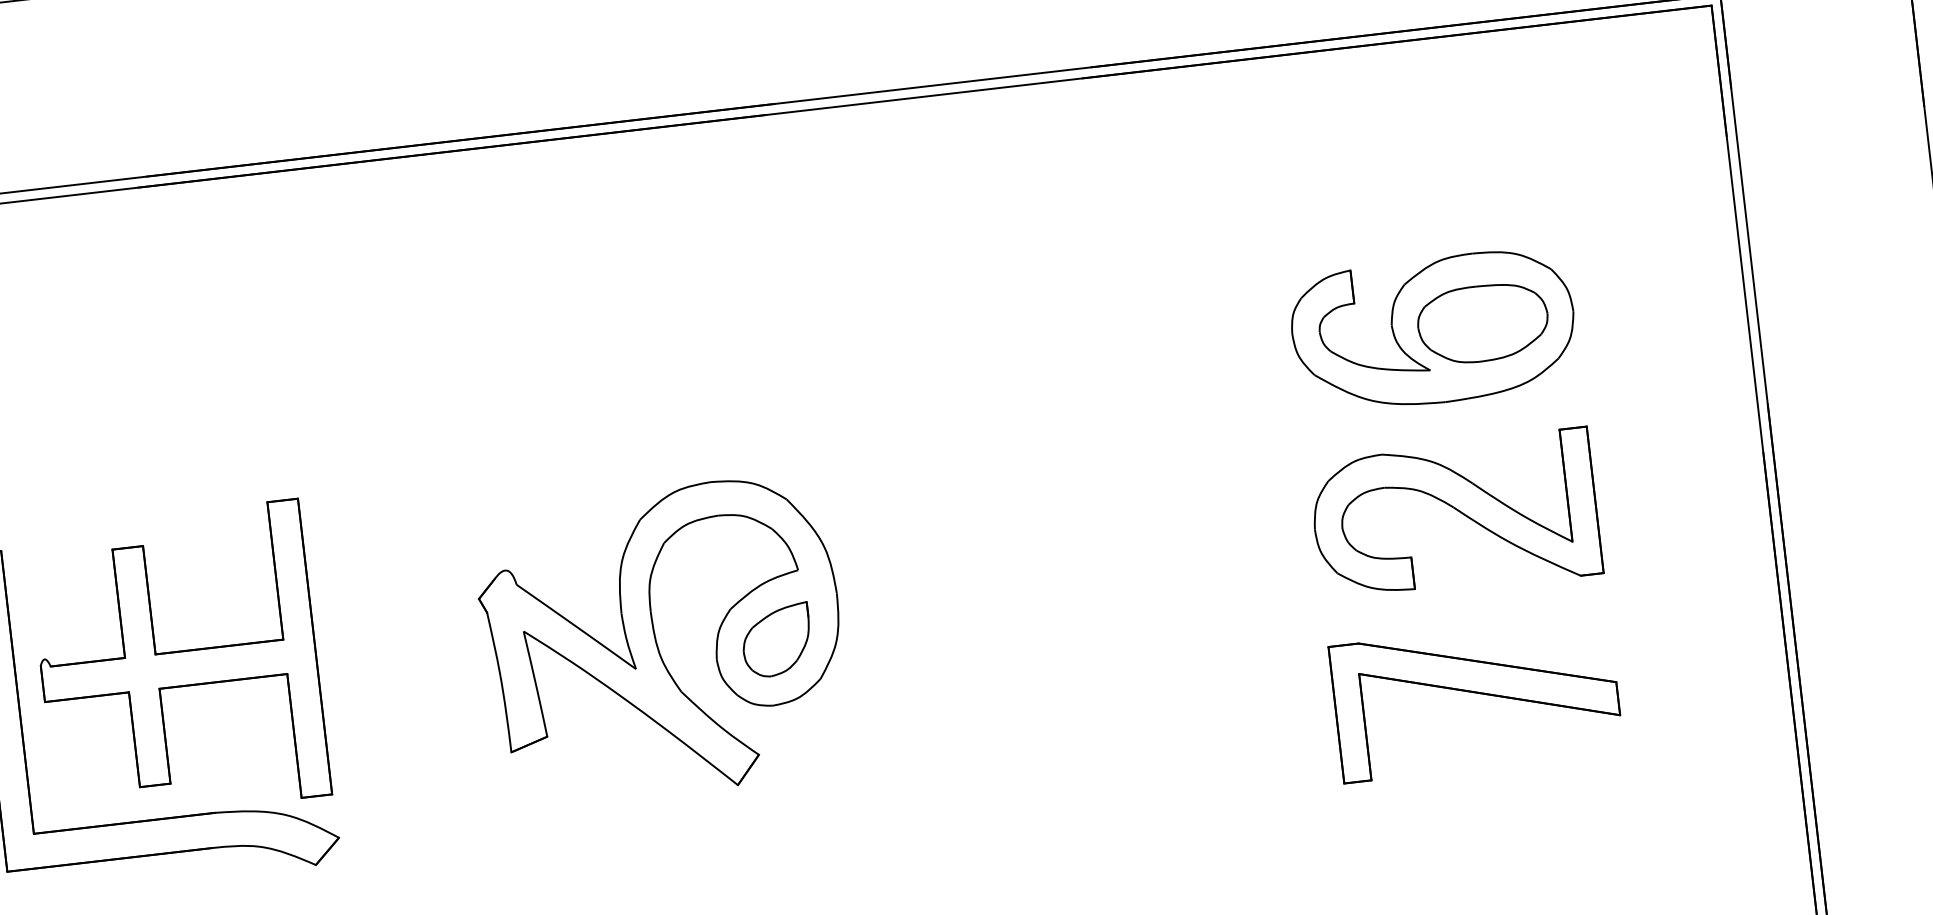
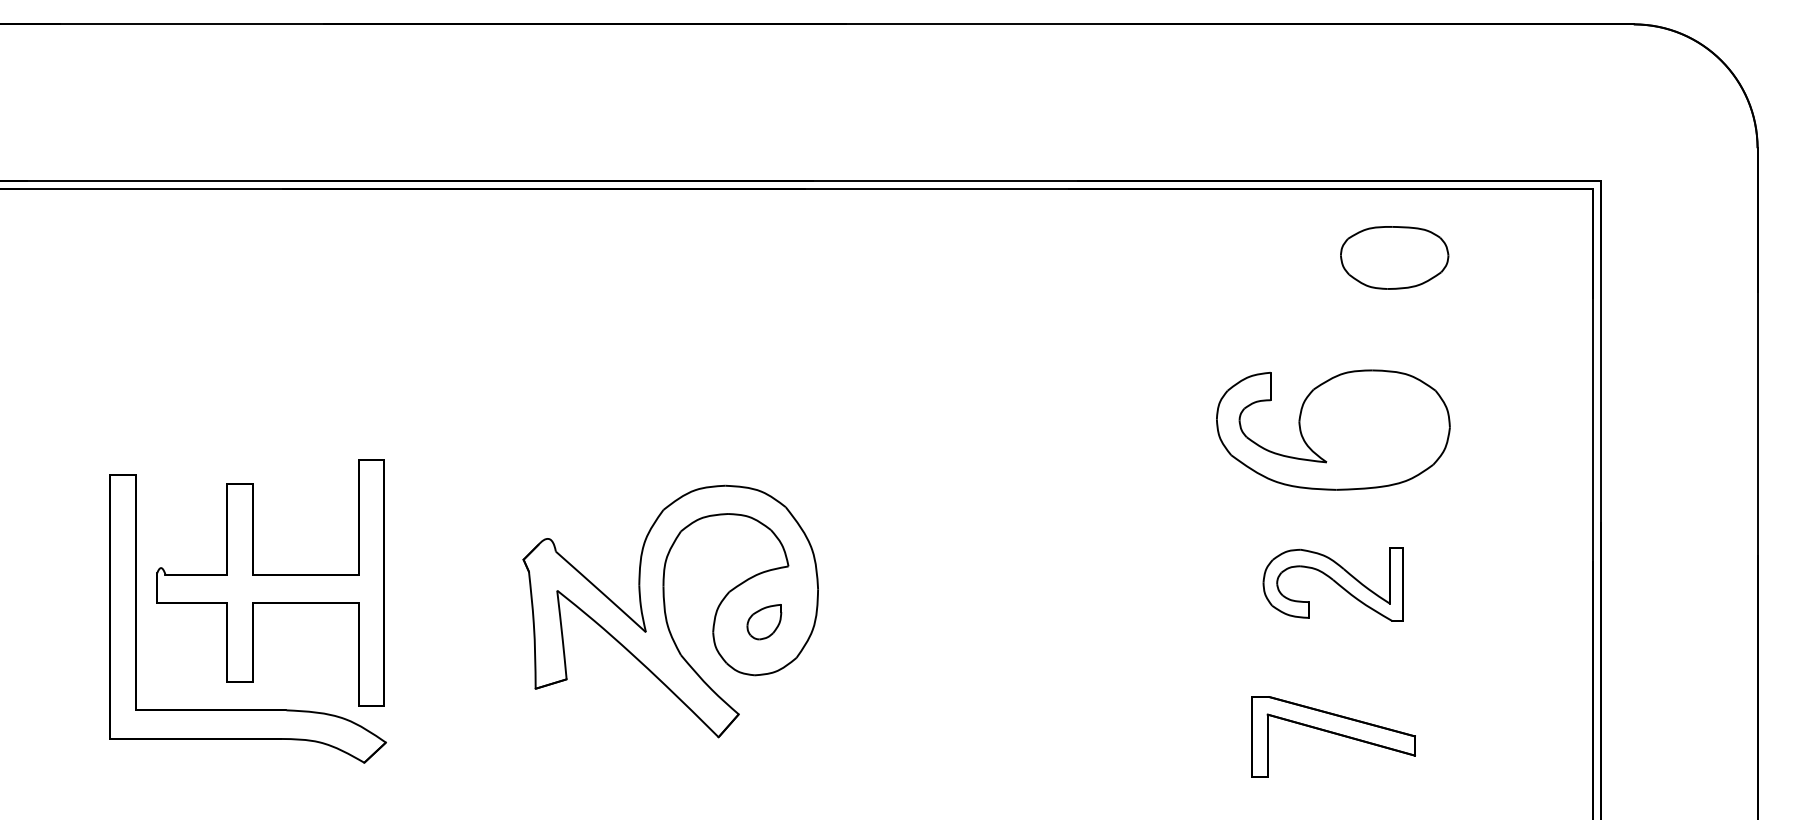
part: (1482, 323) -> (1394, 257), moved
part: (1455, 514) -> (1333, 583), size x0.6
part: (776, 639) -> (764, 621), size x0.6
part: (1476, 698) -> (1333, 736), size x0.7

